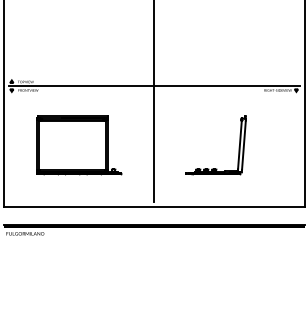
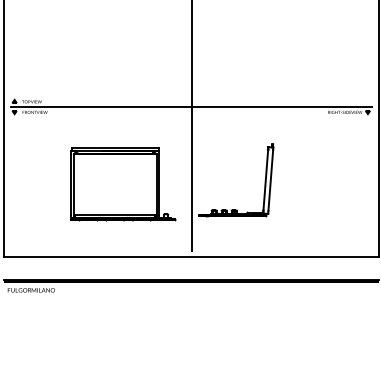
part: (79, 145) -> (123, 184), moved
part: (238, 145) -> (264, 180), moved

